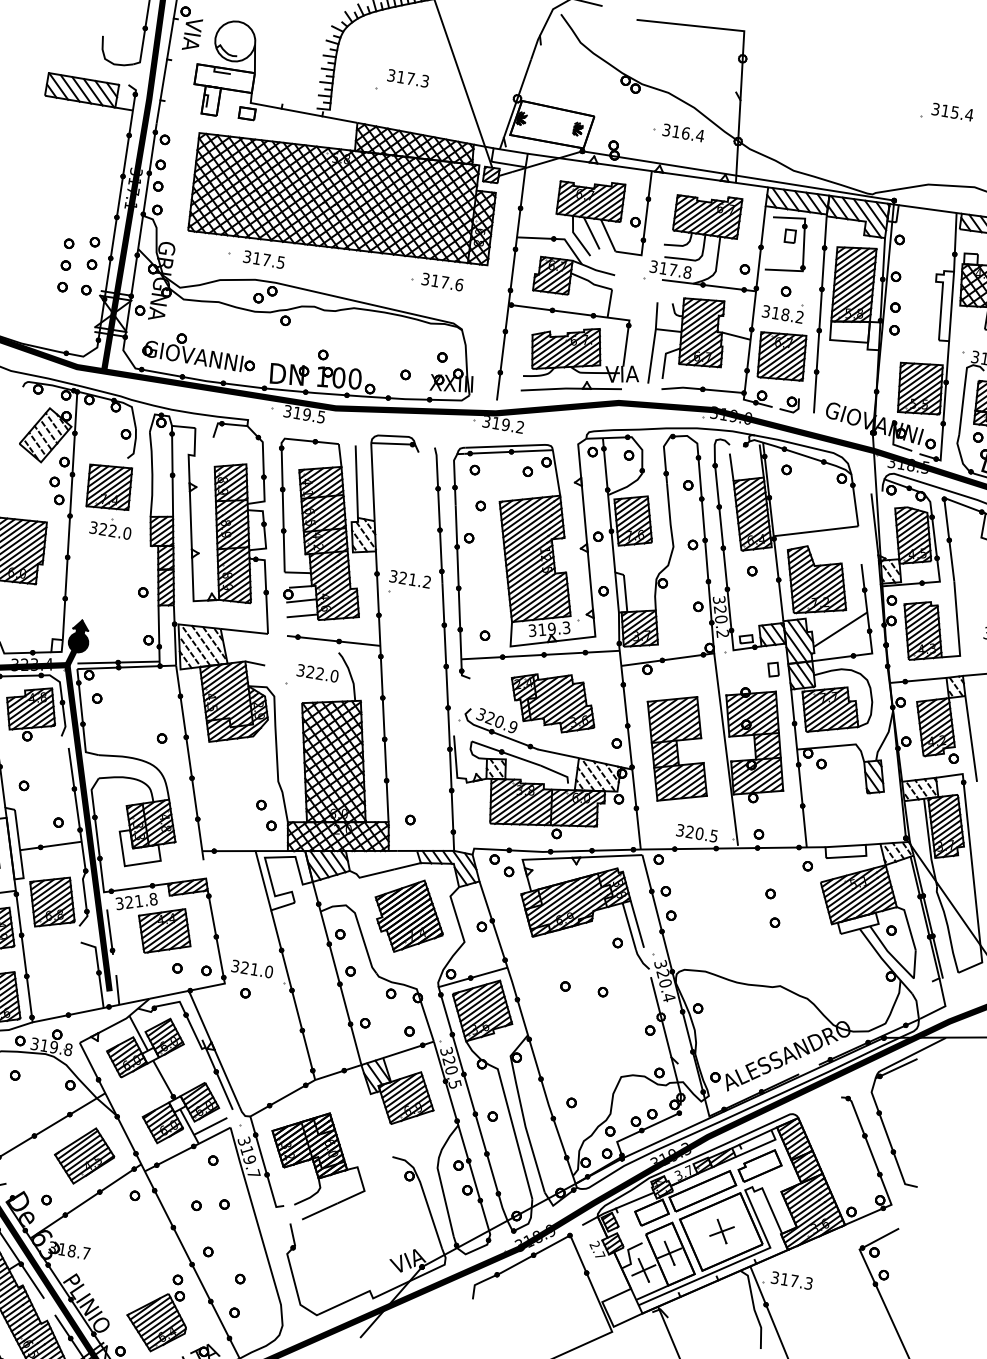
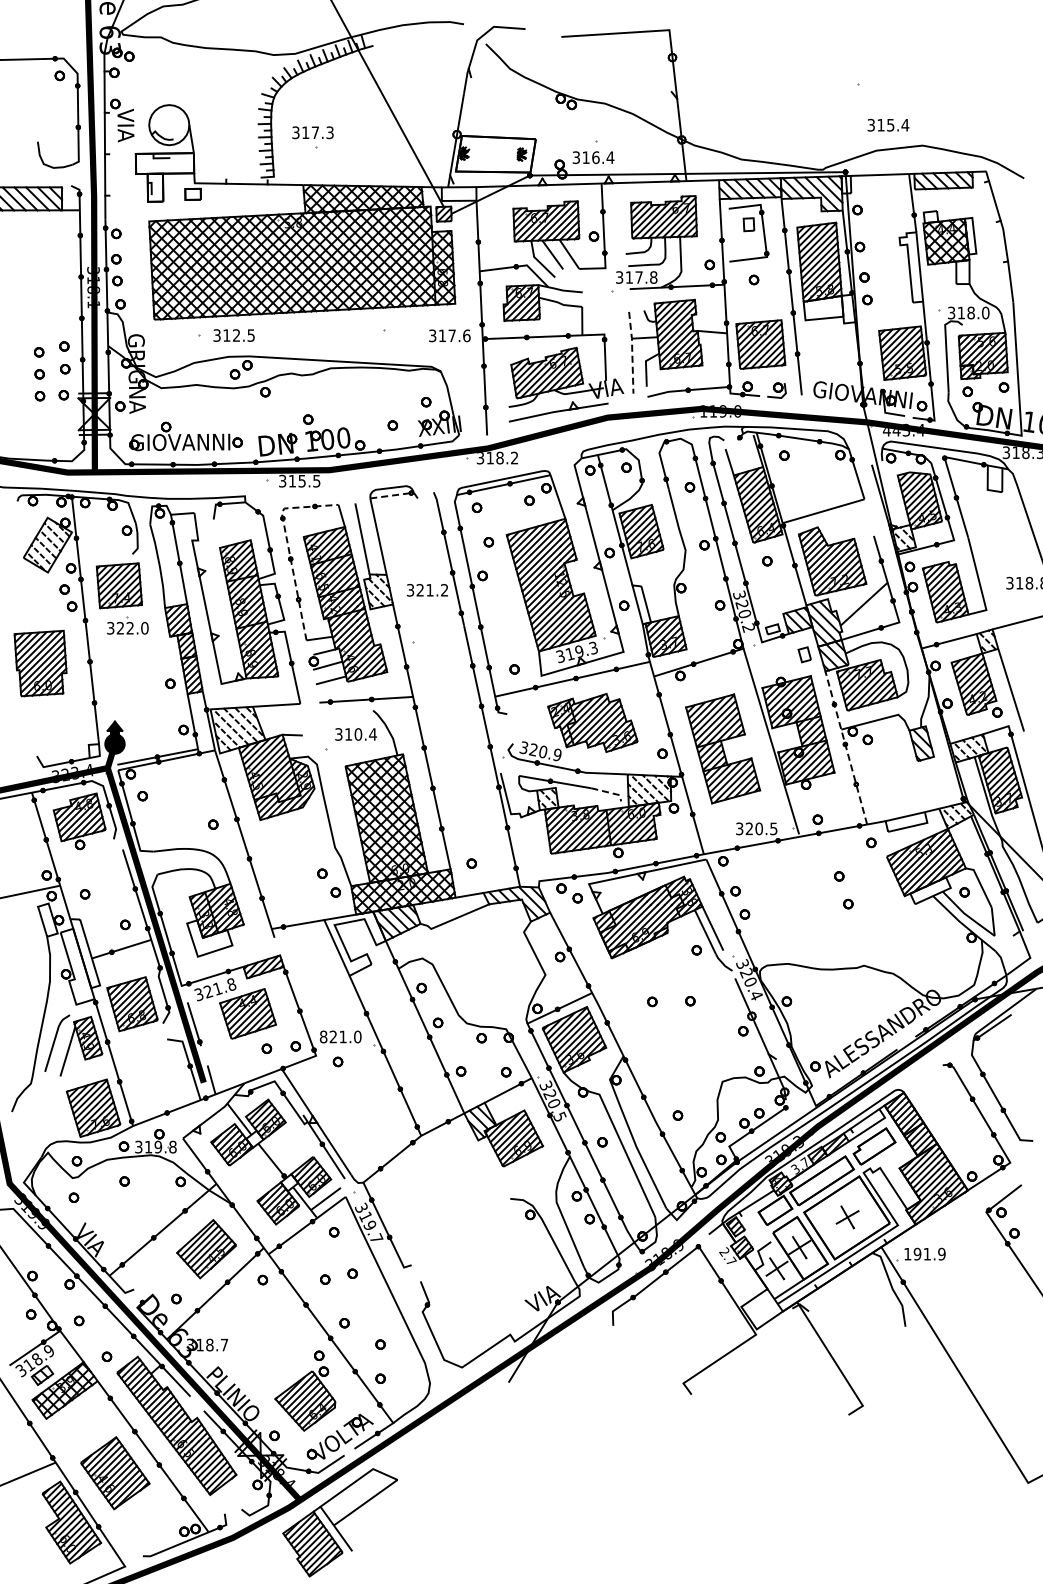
text: (407, 78) -> (312, 132), moved
text: (952, 111) -> (888, 124), moved
text: (683, 132) -> (593, 157), moved
text: (133, 190) -> (93, 289), 317.1 -> 318.1
text: (266, 260) -> (236, 335), 317.5 -> 312.5
text: (442, 281) -> (449, 335), moved
part: (783, 310) -> (754, 299), removed
line: (654, 342) -> (632, 352), solid -> dashed
text: (714, 412) -> (703, 411), 319.0 -> 119.0
text: (306, 413) -> (301, 480), 319.5 -> 315.5
text: (505, 425) -> (499, 458), 319.2 -> 318.2
line: (398, 443) -> (397, 494), solid -> dashed
text: (908, 464) -> (903, 430), 318.5 -> 443.4
line: (282, 475) -> (288, 545), solid -> dashed
text: (410, 579) -> (427, 590), moved
text: (322, 674) -> (360, 734), 322.0 -> 310.4
line: (799, 768) -> (846, 747), solid -> dashed
line: (558, 772) -> (609, 792), solid -> dashed
part: (409, 916) -> (486, 958), removed
text: (235, 965) -> (323, 1036), 321.0 -> 821.0
part: (317, 1166) -> (437, 1220), removed
text: (791, 1279) -> (924, 1253), 317.3 -> 191.9

